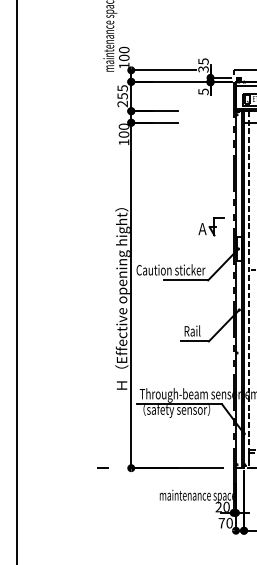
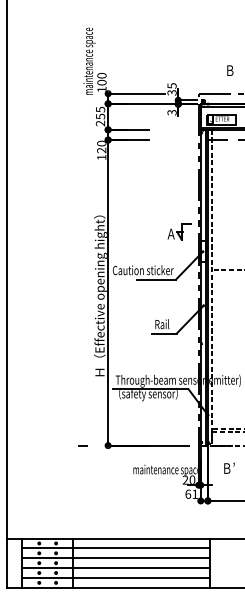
text: (202, 91) -> (171, 112), 5 -> 3
text: (123, 134) -> (101, 150), 100 -> 120
text: (225, 522) -> (191, 493), 70 -> 61

